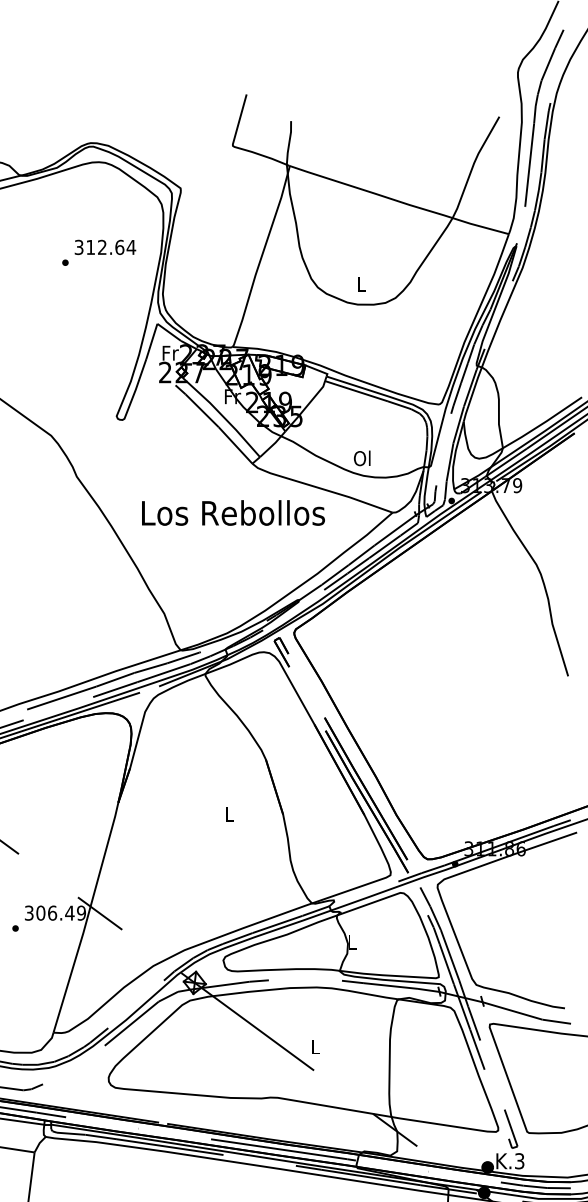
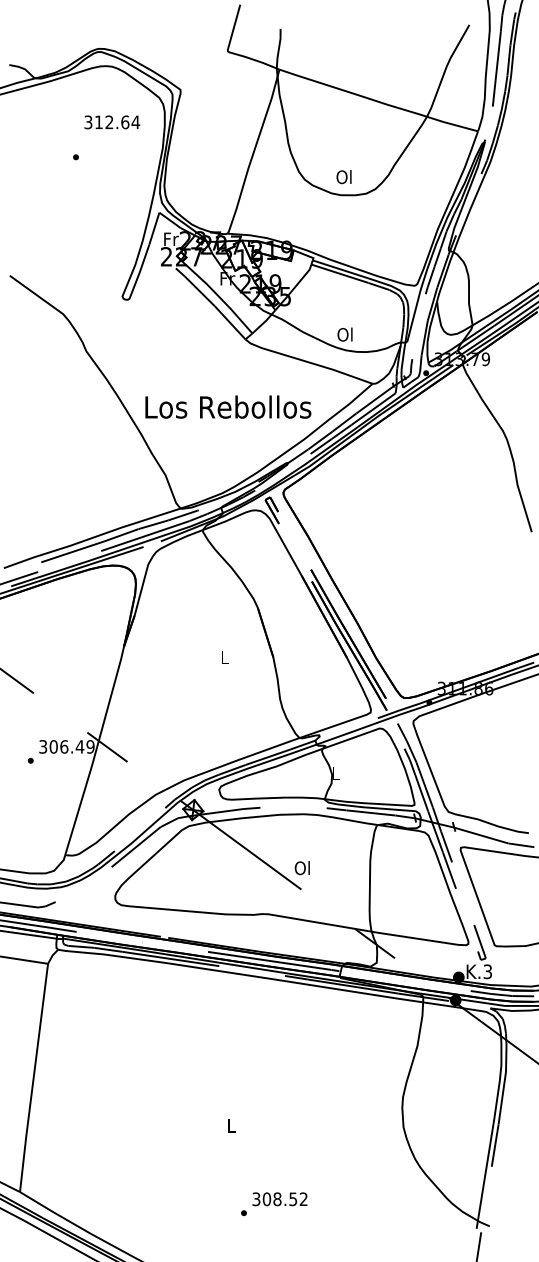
text: (105, 247) -> (112, 122), moved
text: (360, 285) -> (343, 177), L -> Ol
text: (233, 512) -> (228, 406), moved
text: (314, 1047) -> (301, 868), L -> Ol

